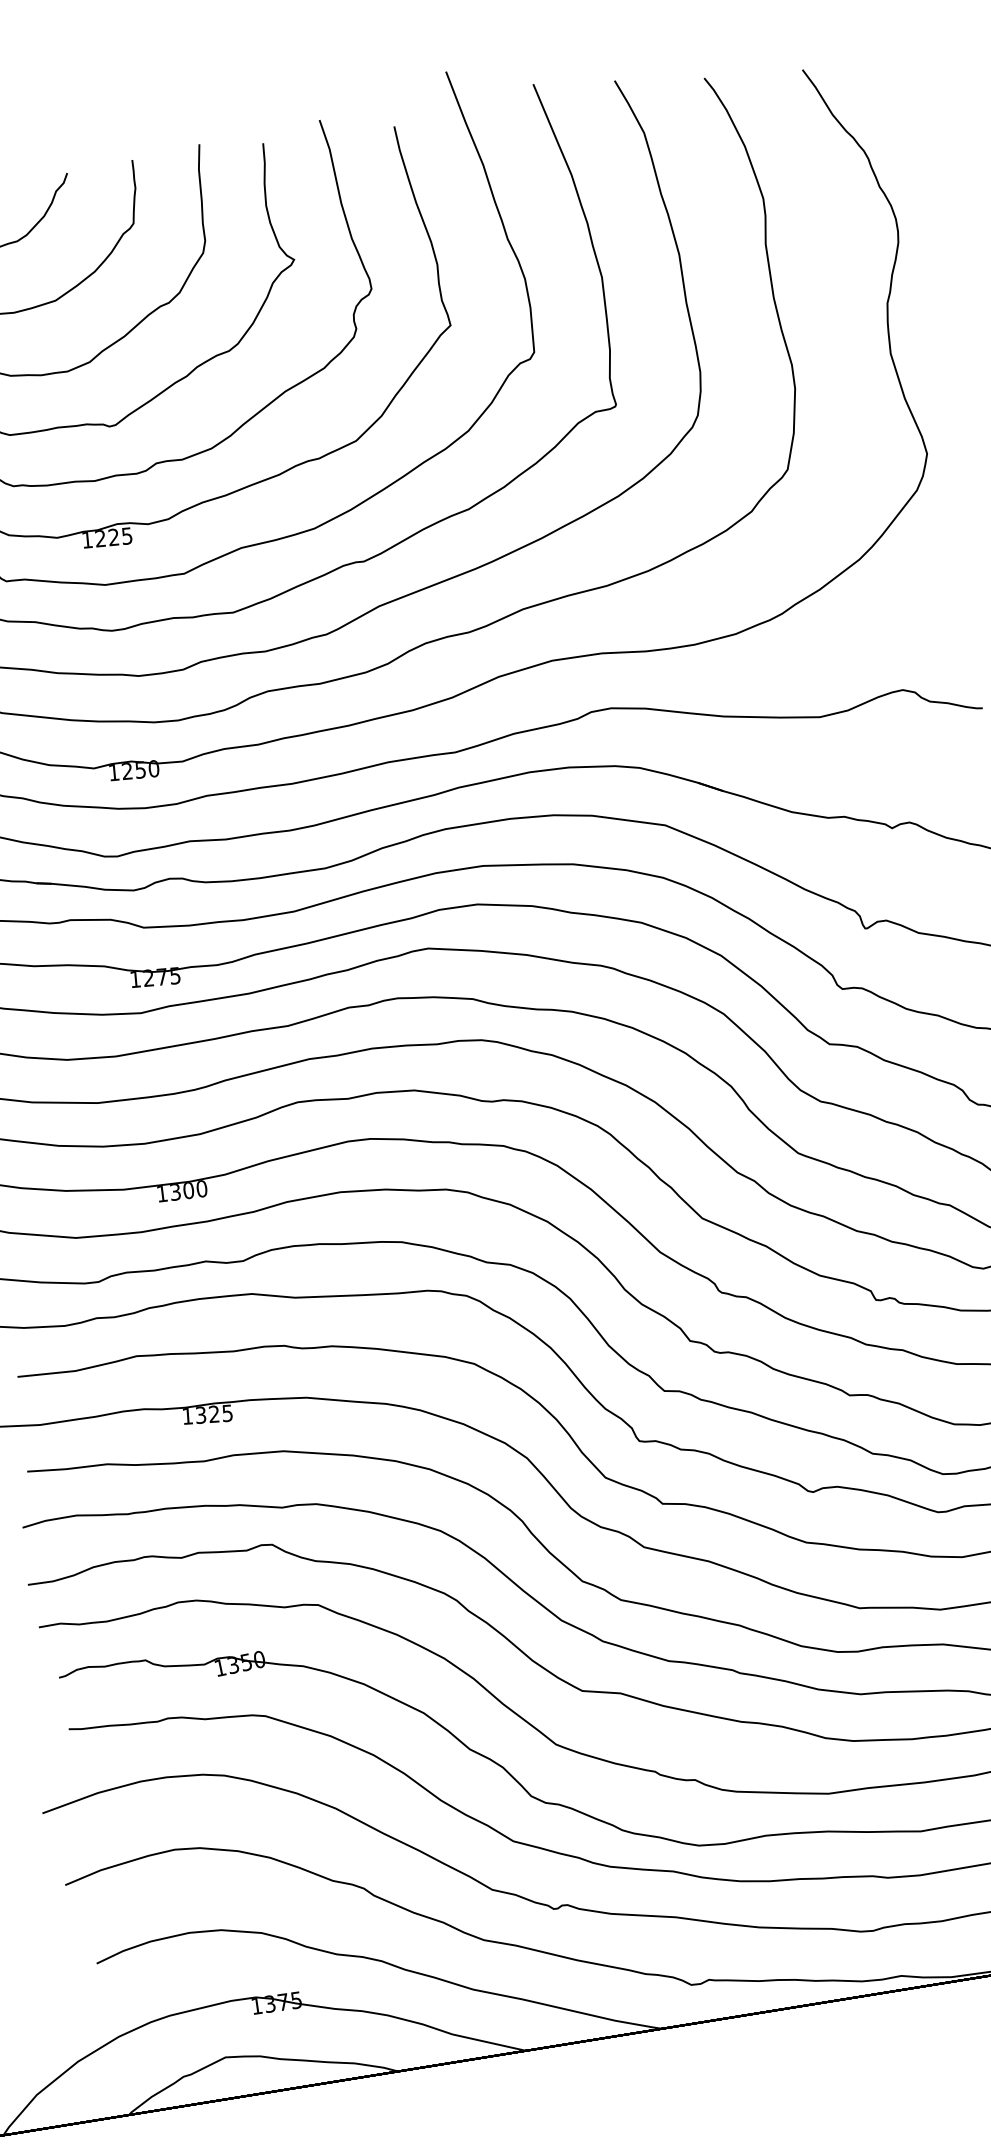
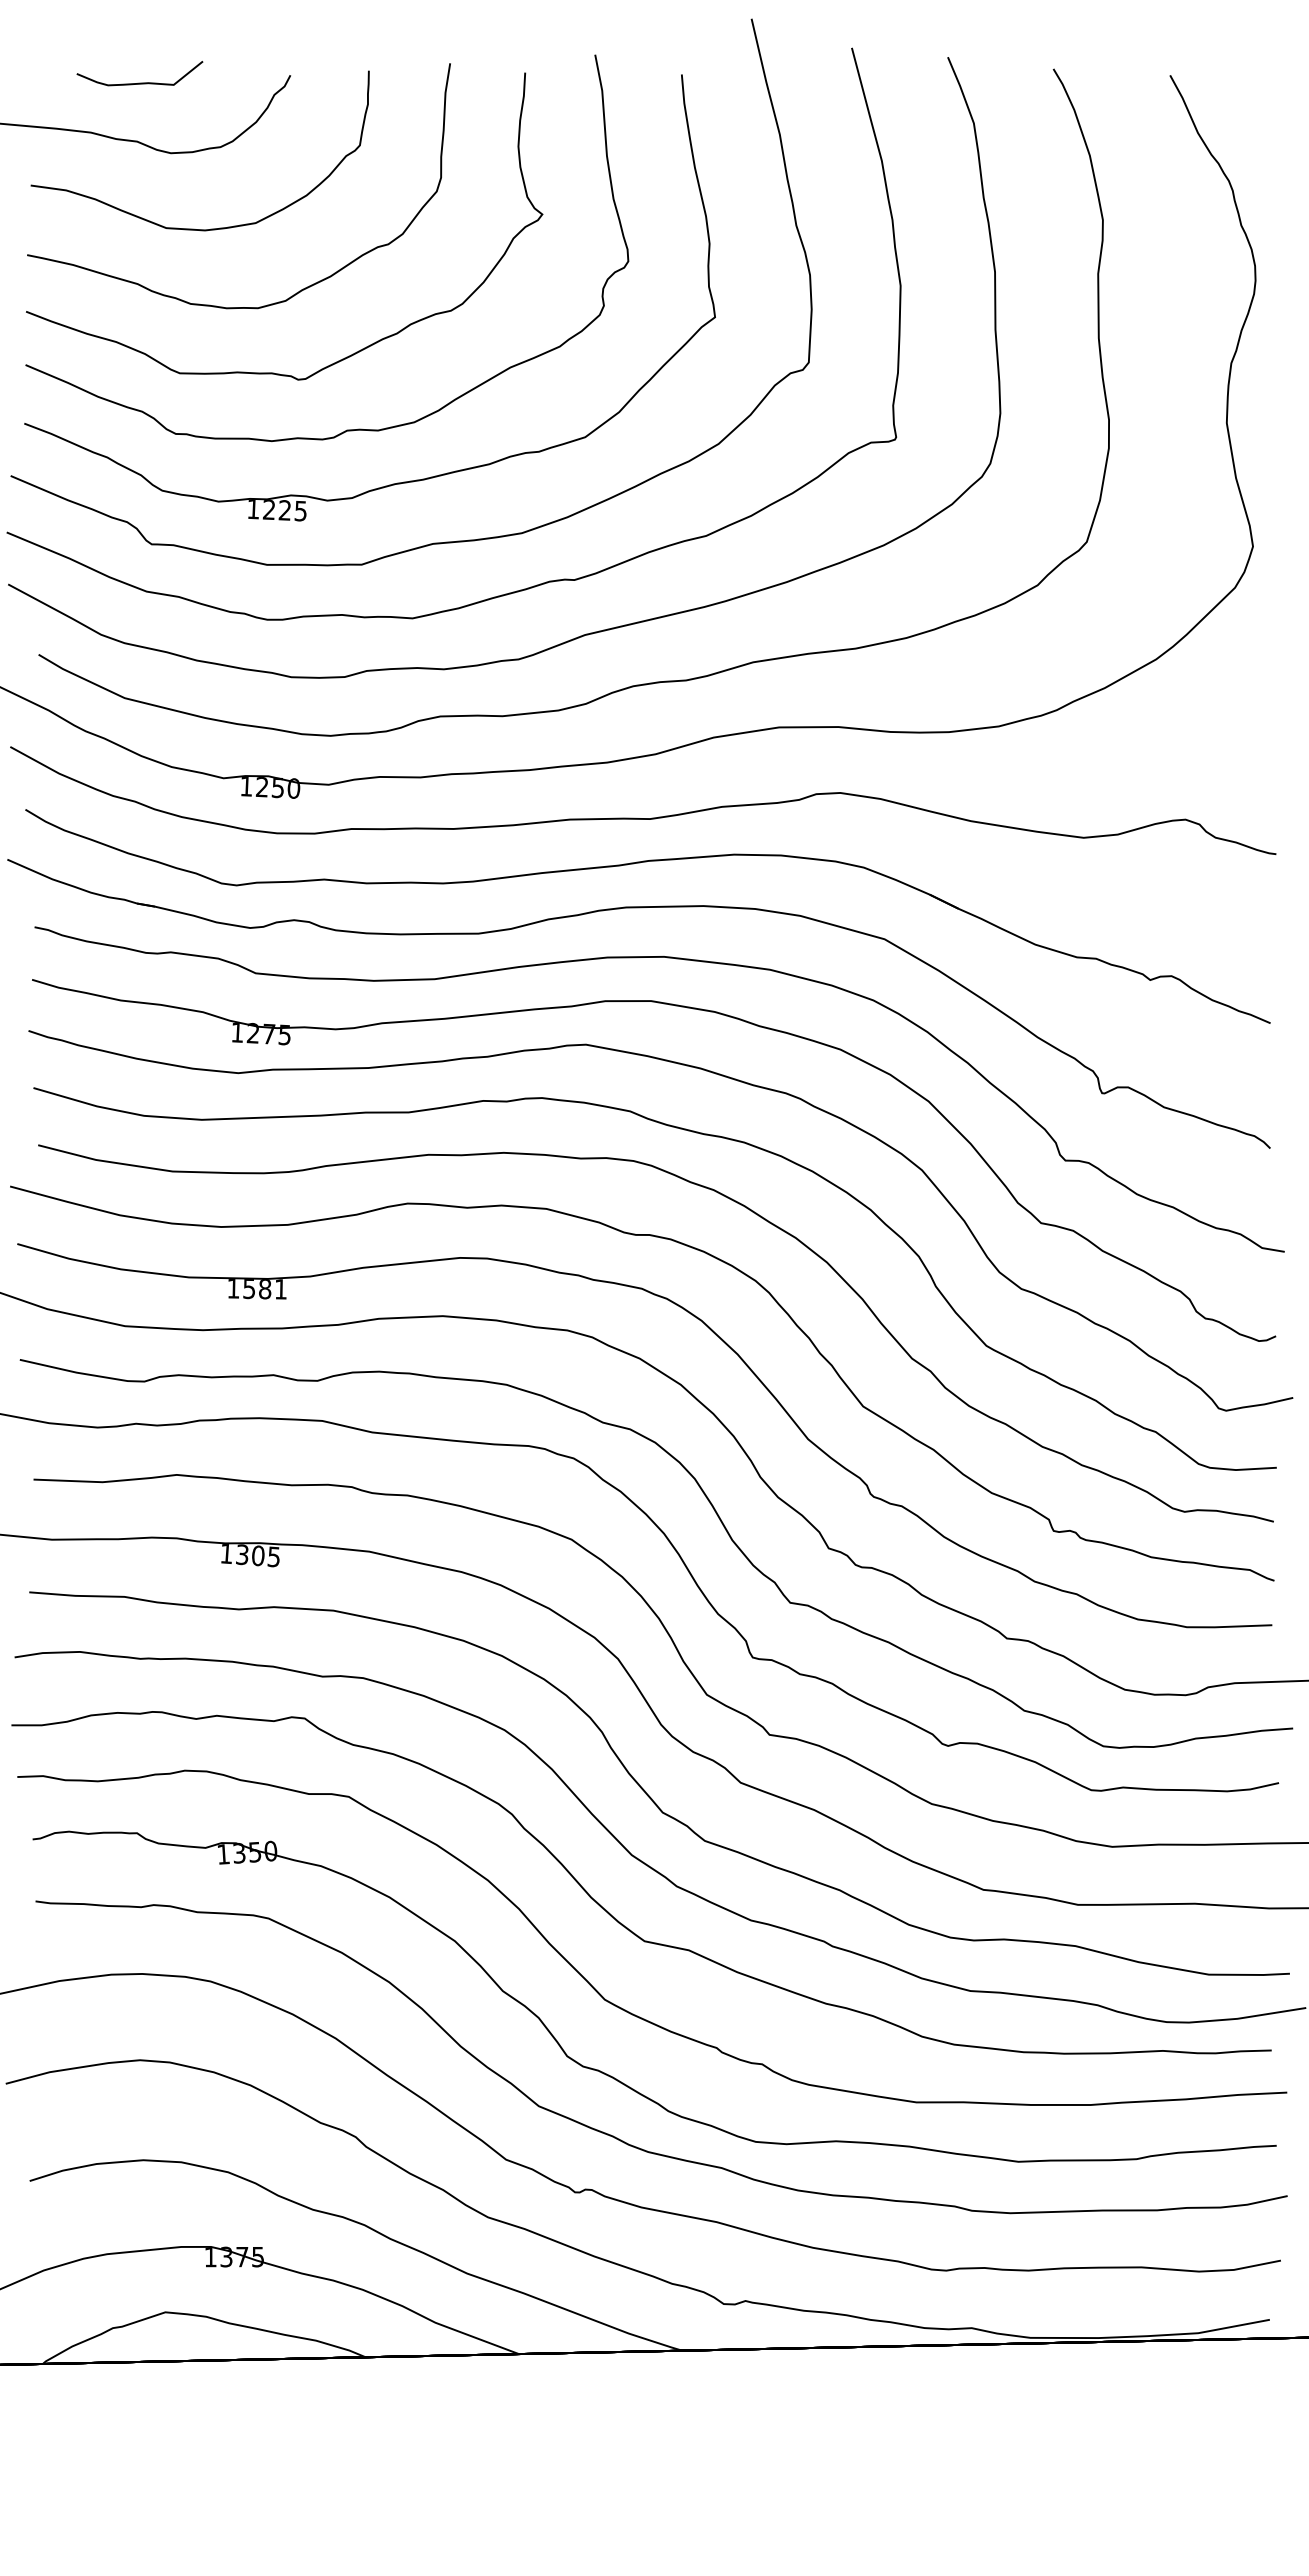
text: (189, 1190) -> (265, 1289), 1300 -> 1581
text: (213, 1414) -> (257, 1555), 1325 -> 1305

